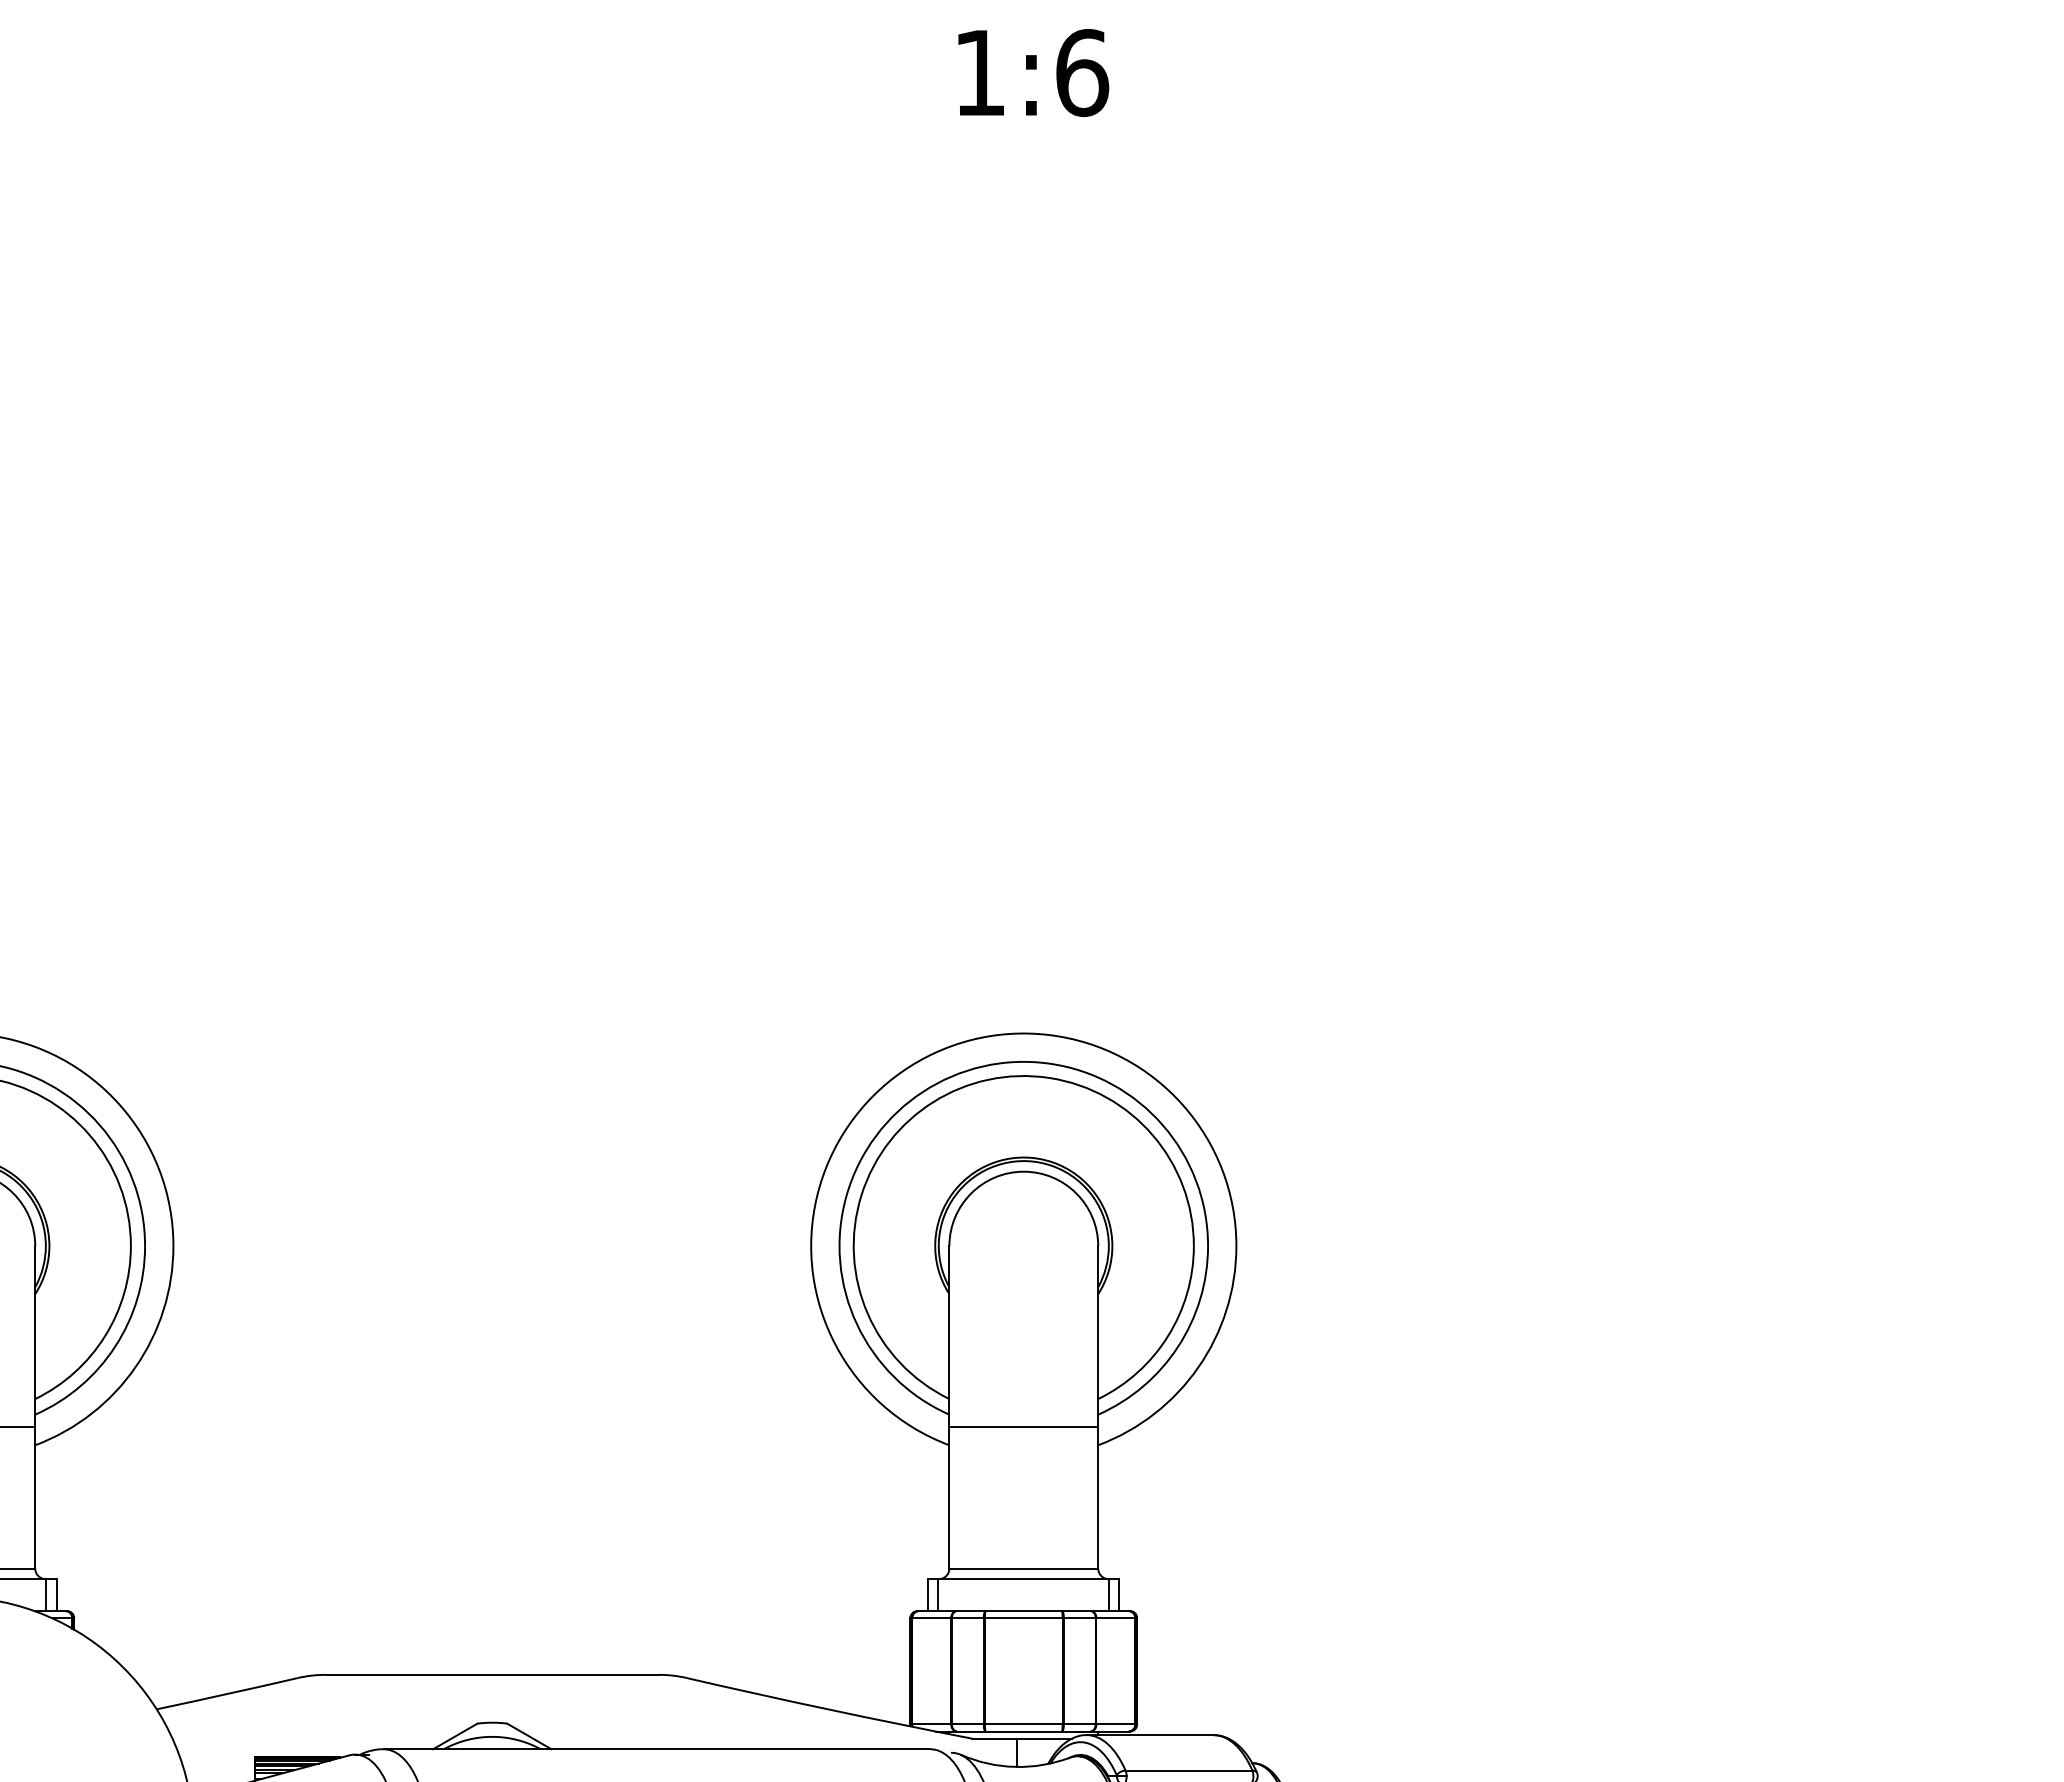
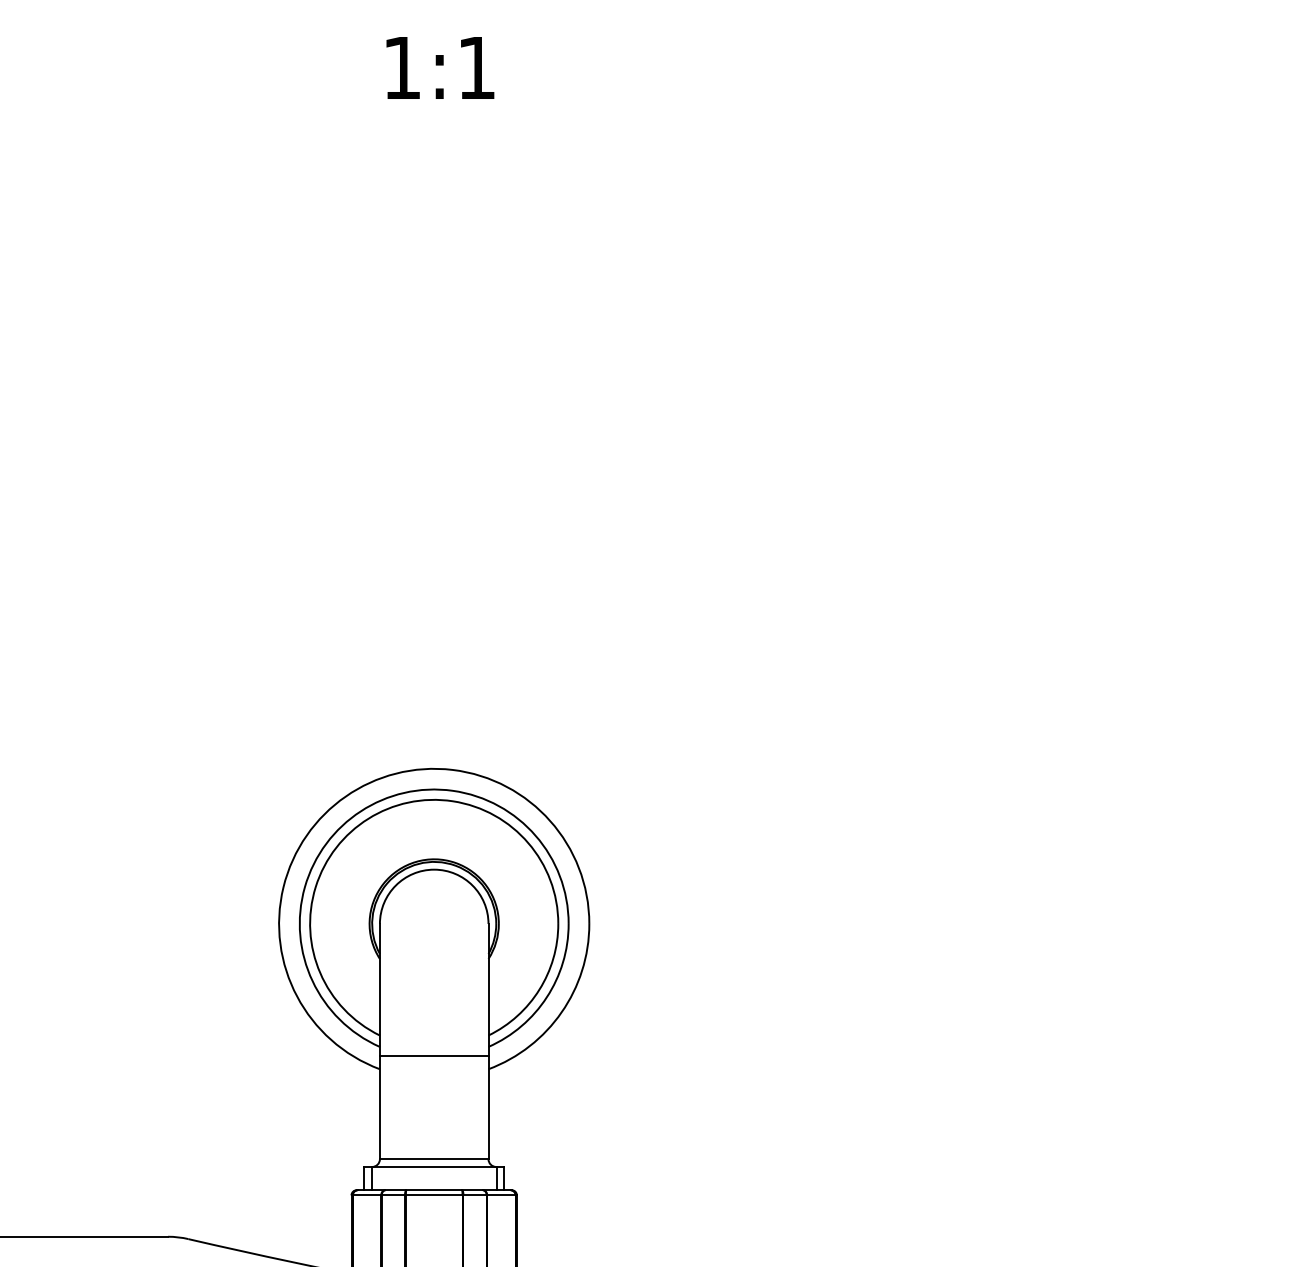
text: (1082, 73) -> (477, 68), 1:6 -> 1:1

